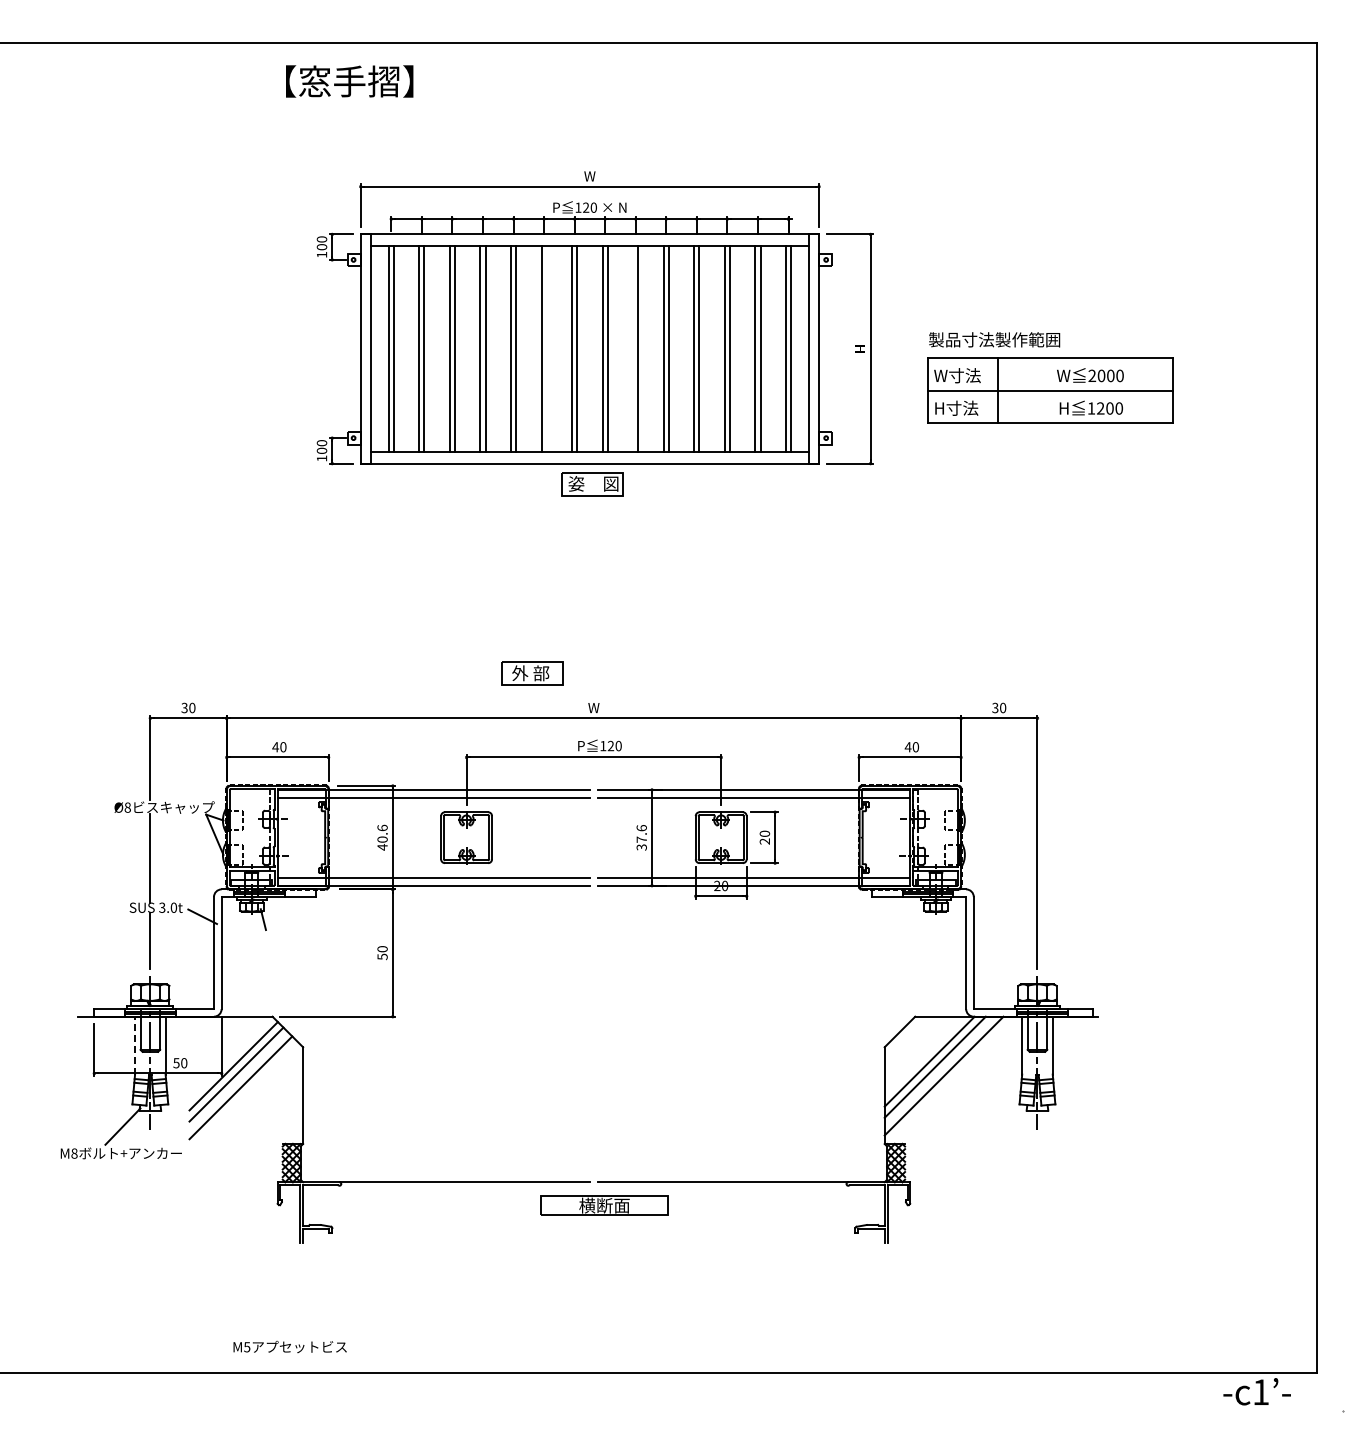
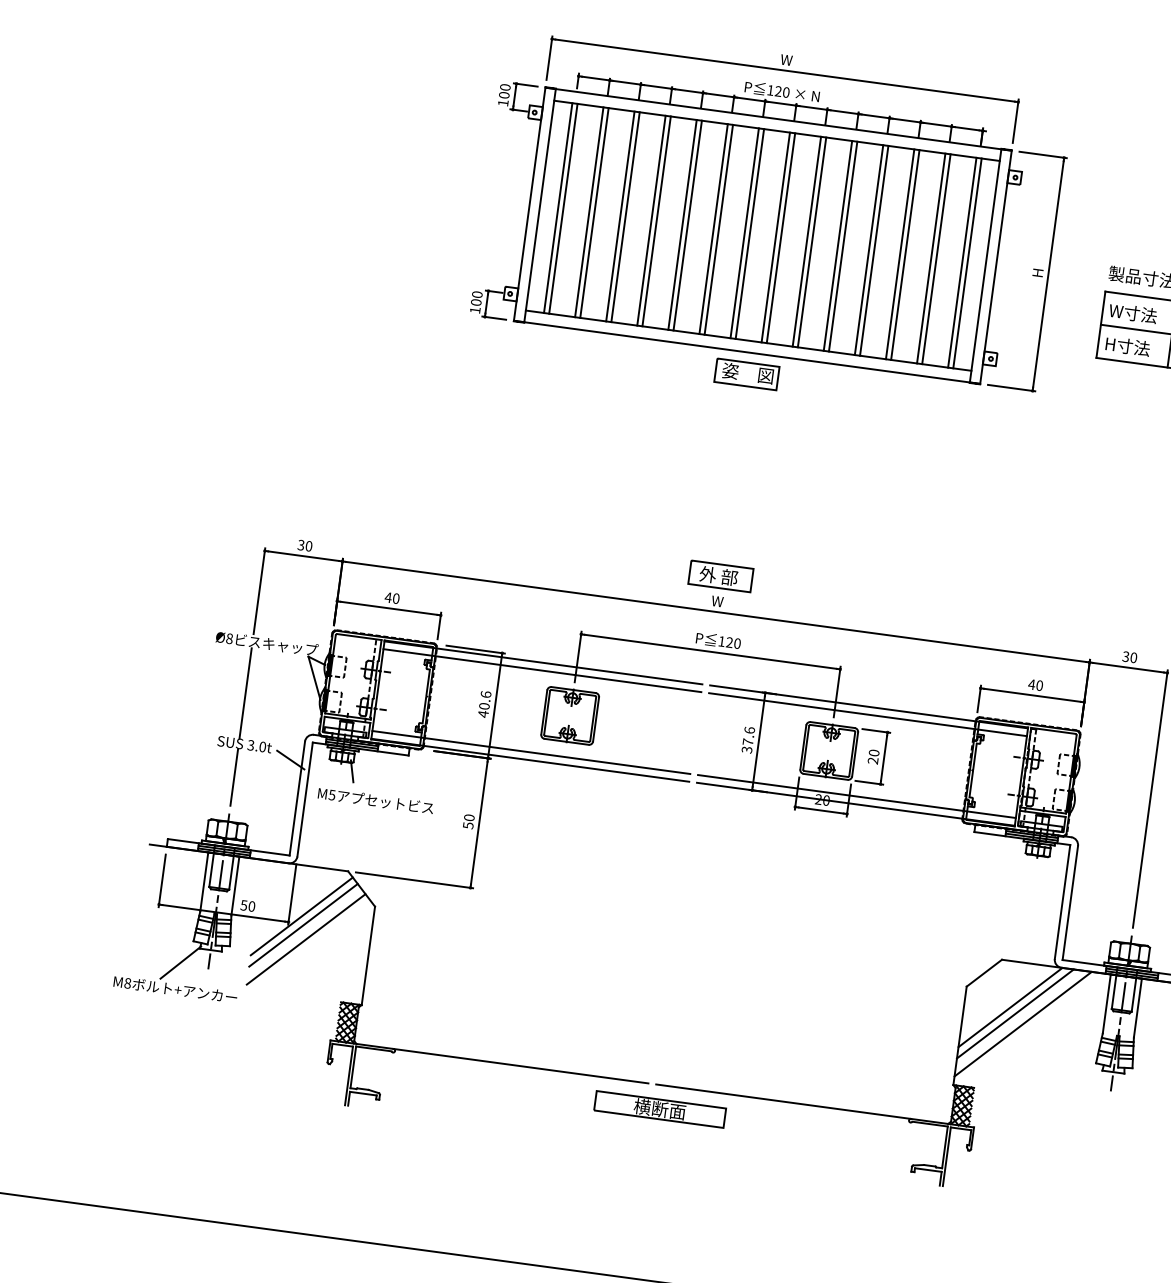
line: (546, 348) -> (718, 229), added
line: (633, 348) -> (807, 241), added
part: (532, 673) -> (720, 576), moved
line: (135, 1045) -> (204, 881), dashed -> solid
text: (289, 1346) -> (375, 800), moved

